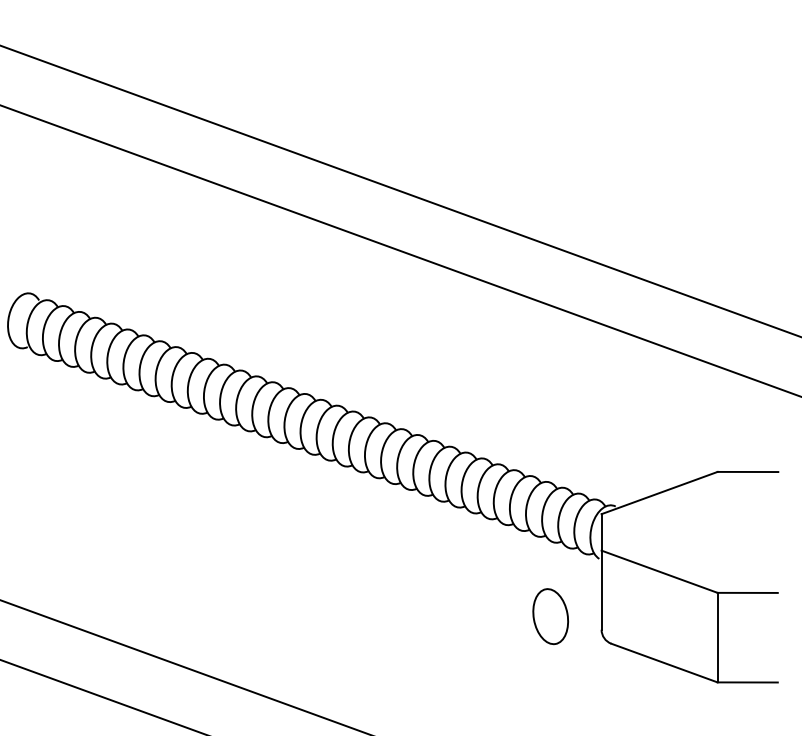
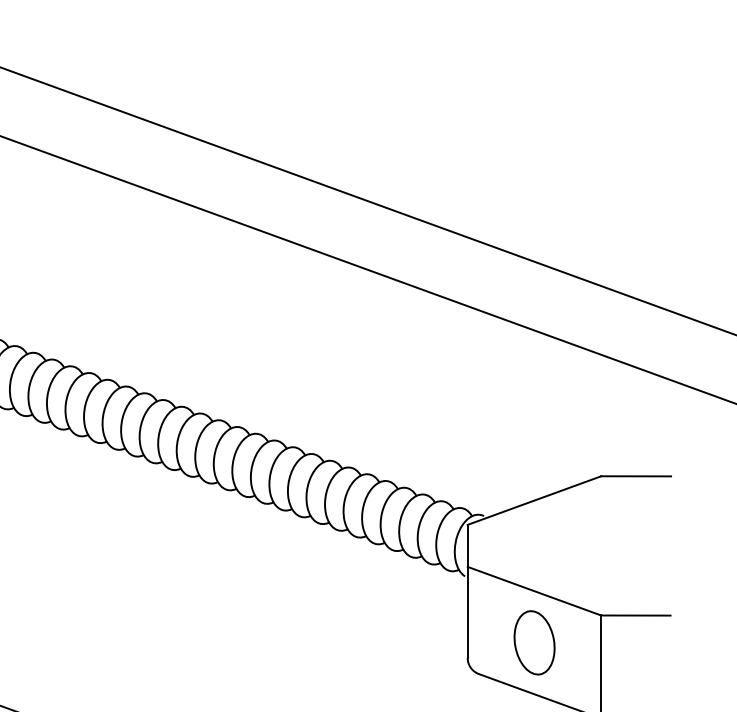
part: (550, 616) -> (534, 642), moved

